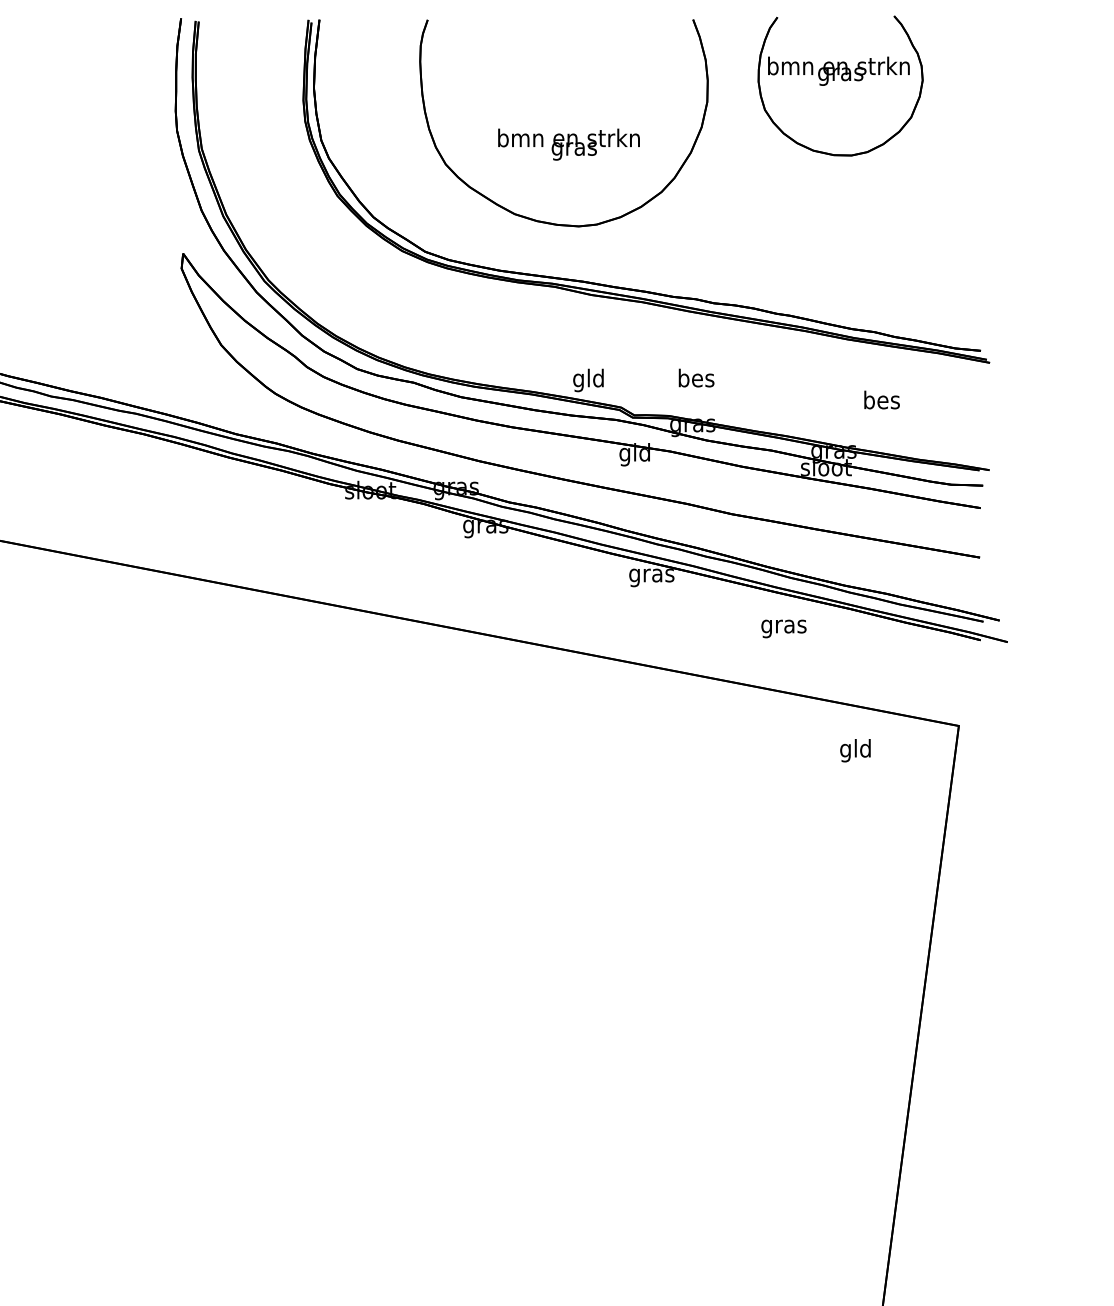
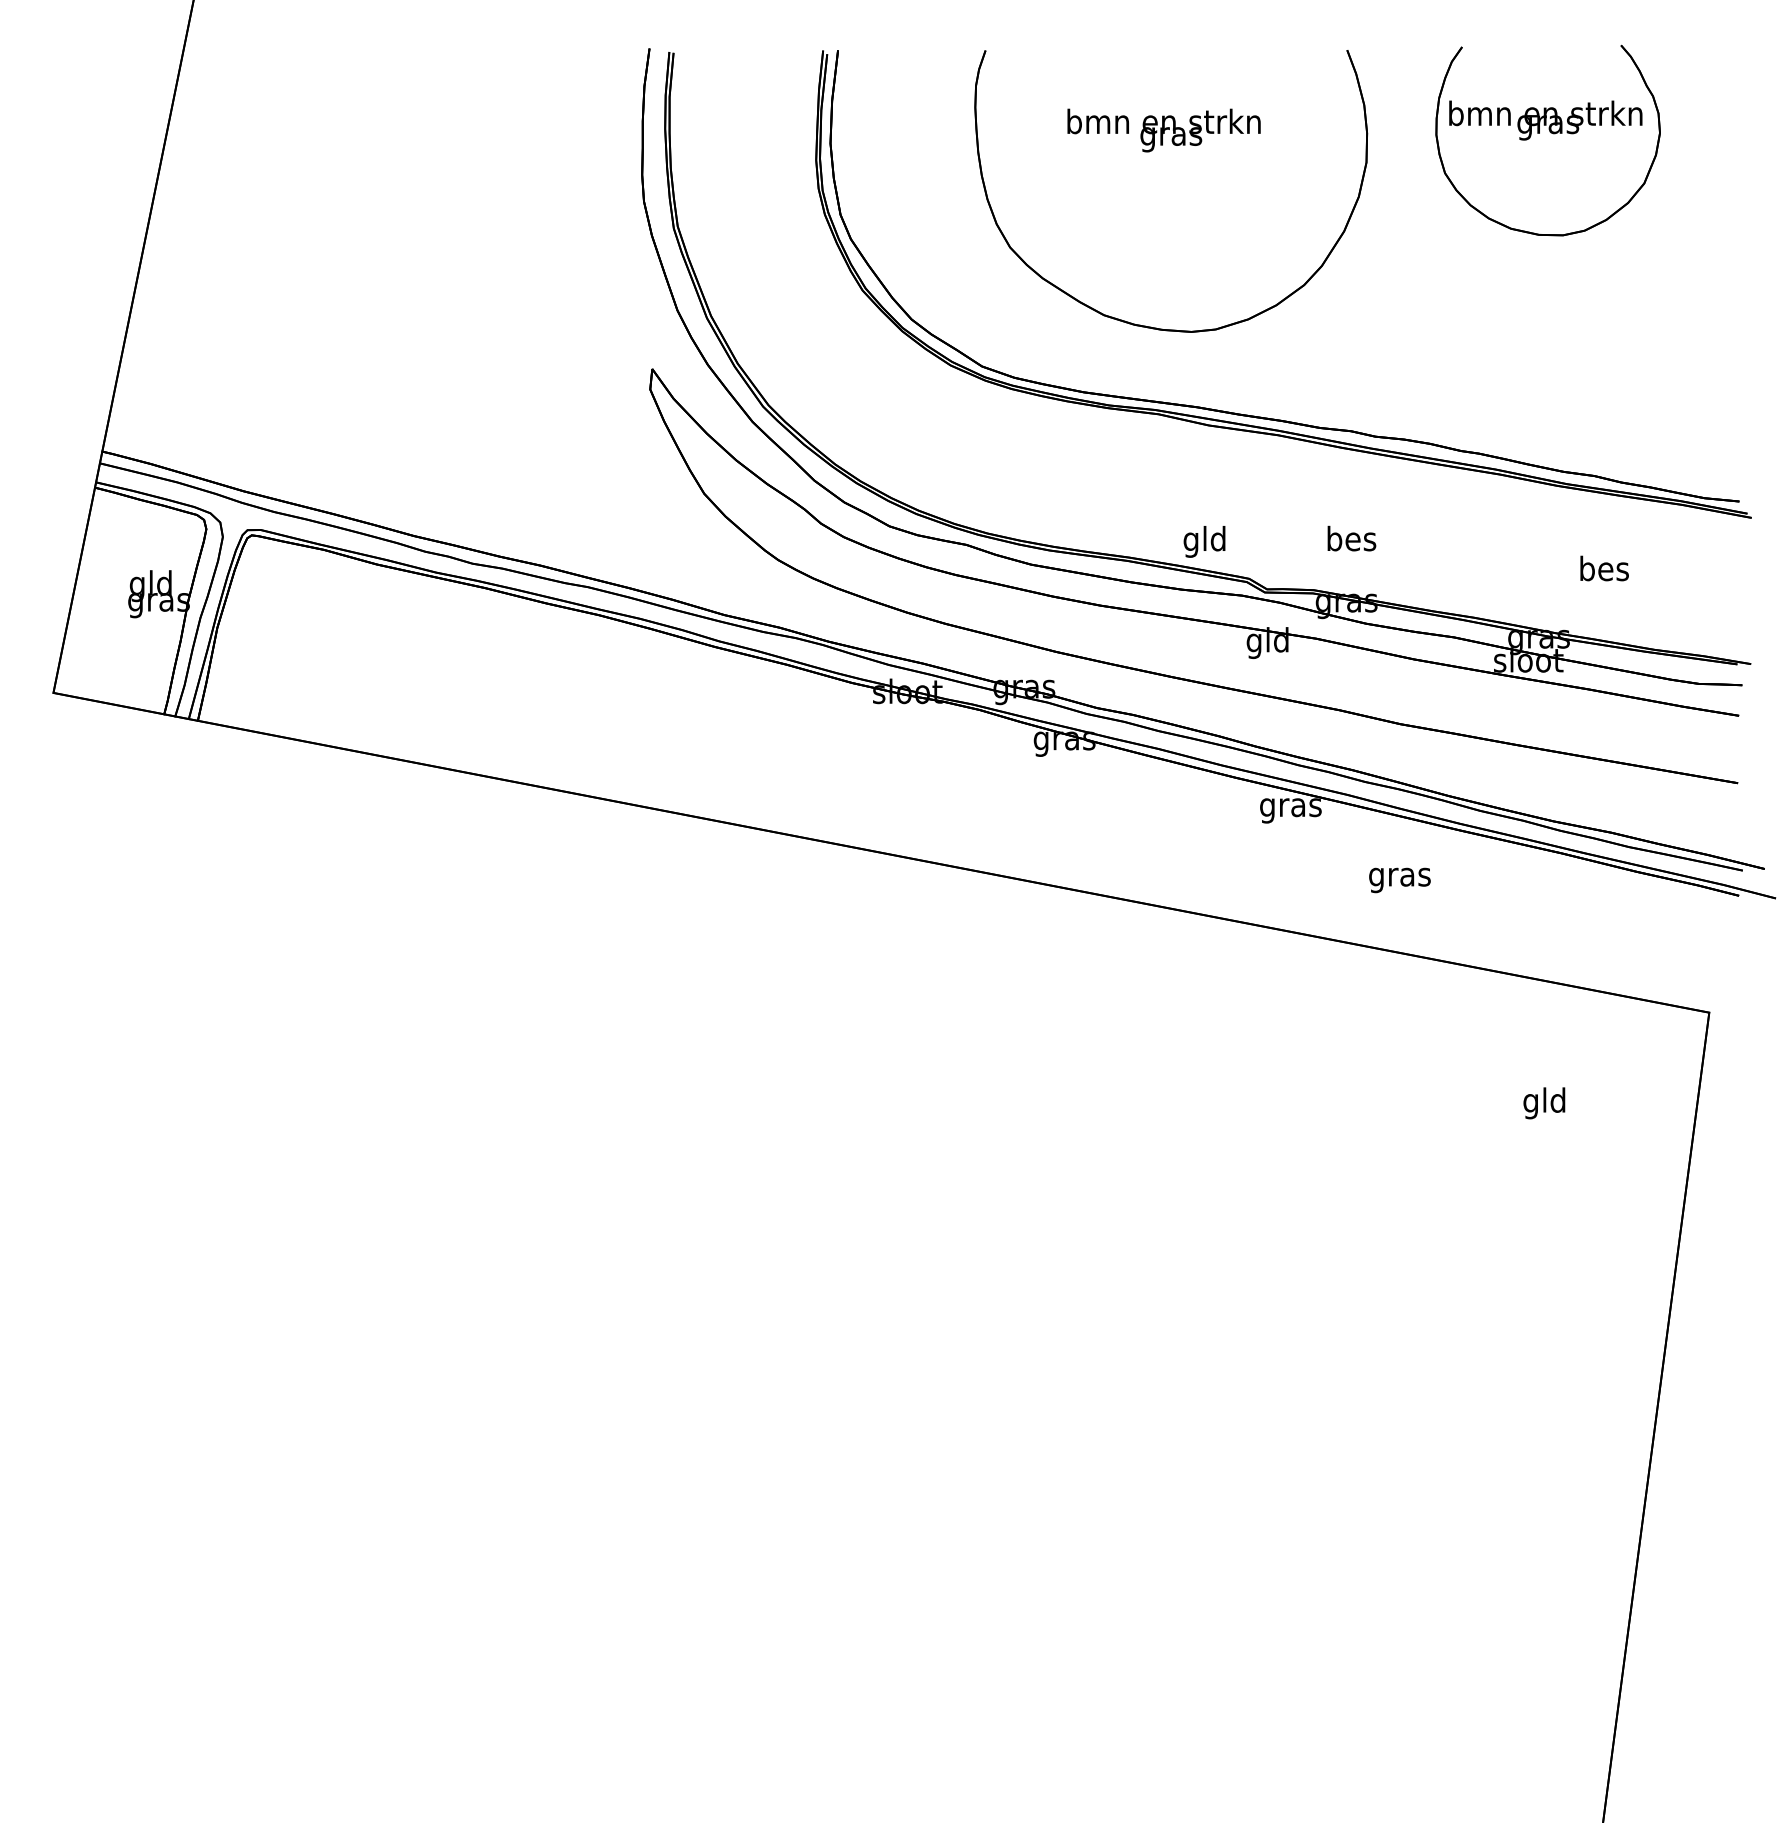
text: (568, 144) -> (1163, 130), moved
text: (783, 629) -> (1399, 880), moved
text: (855, 750) -> (1544, 1103), moved

